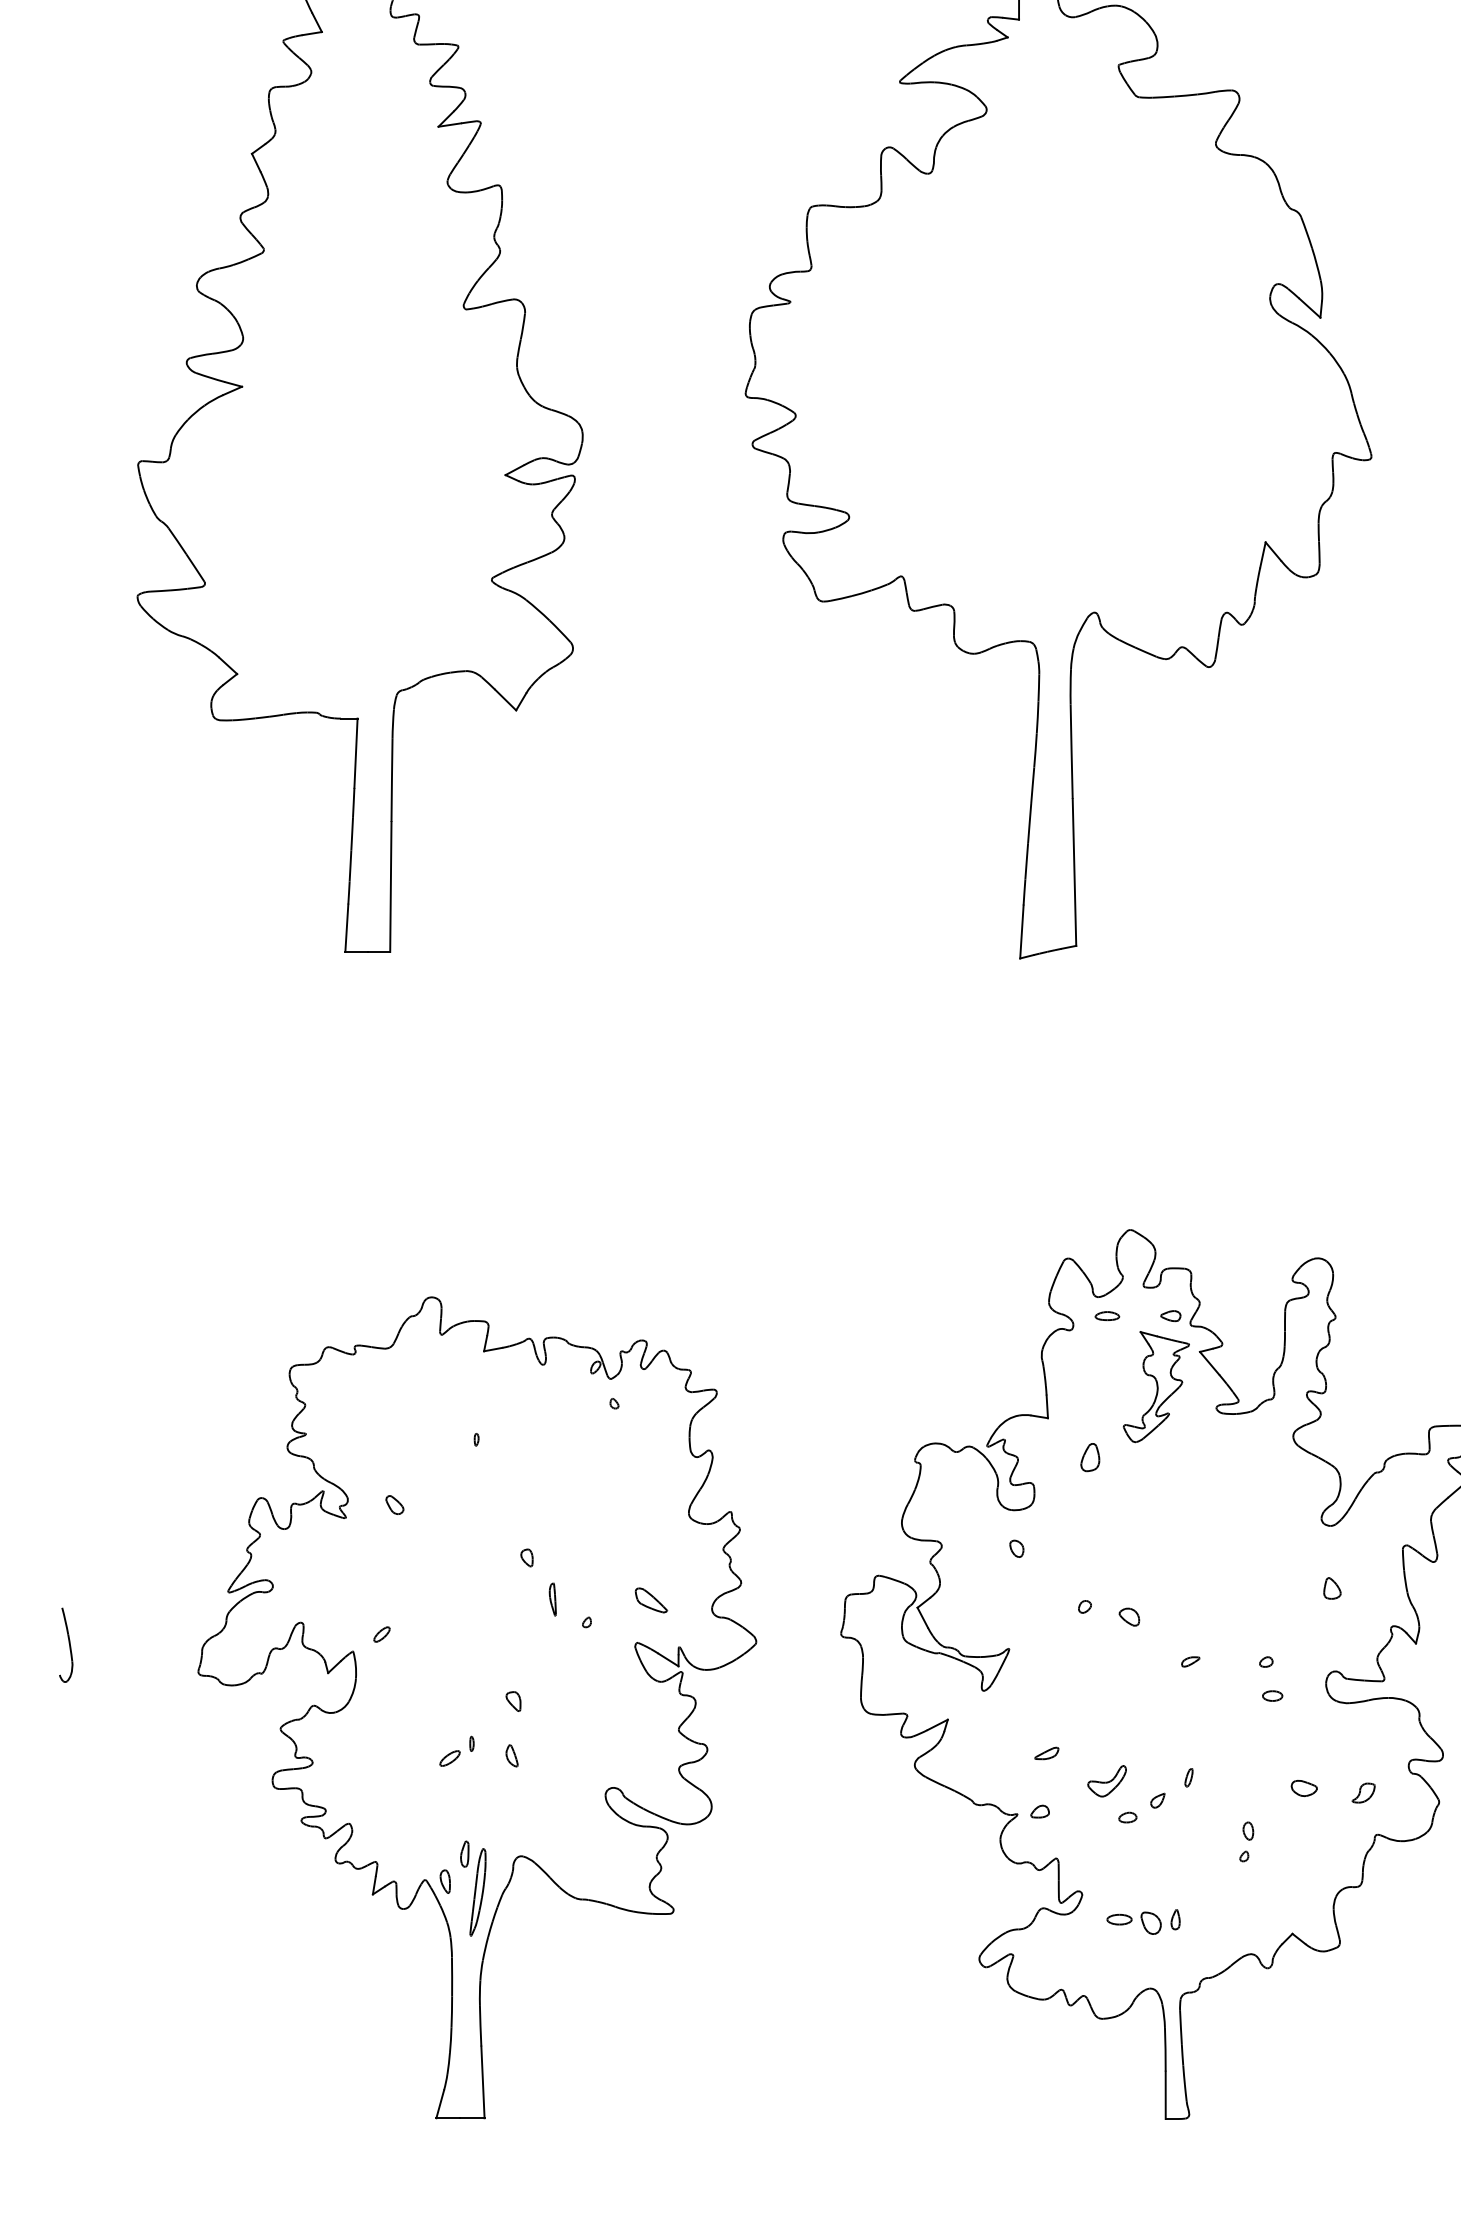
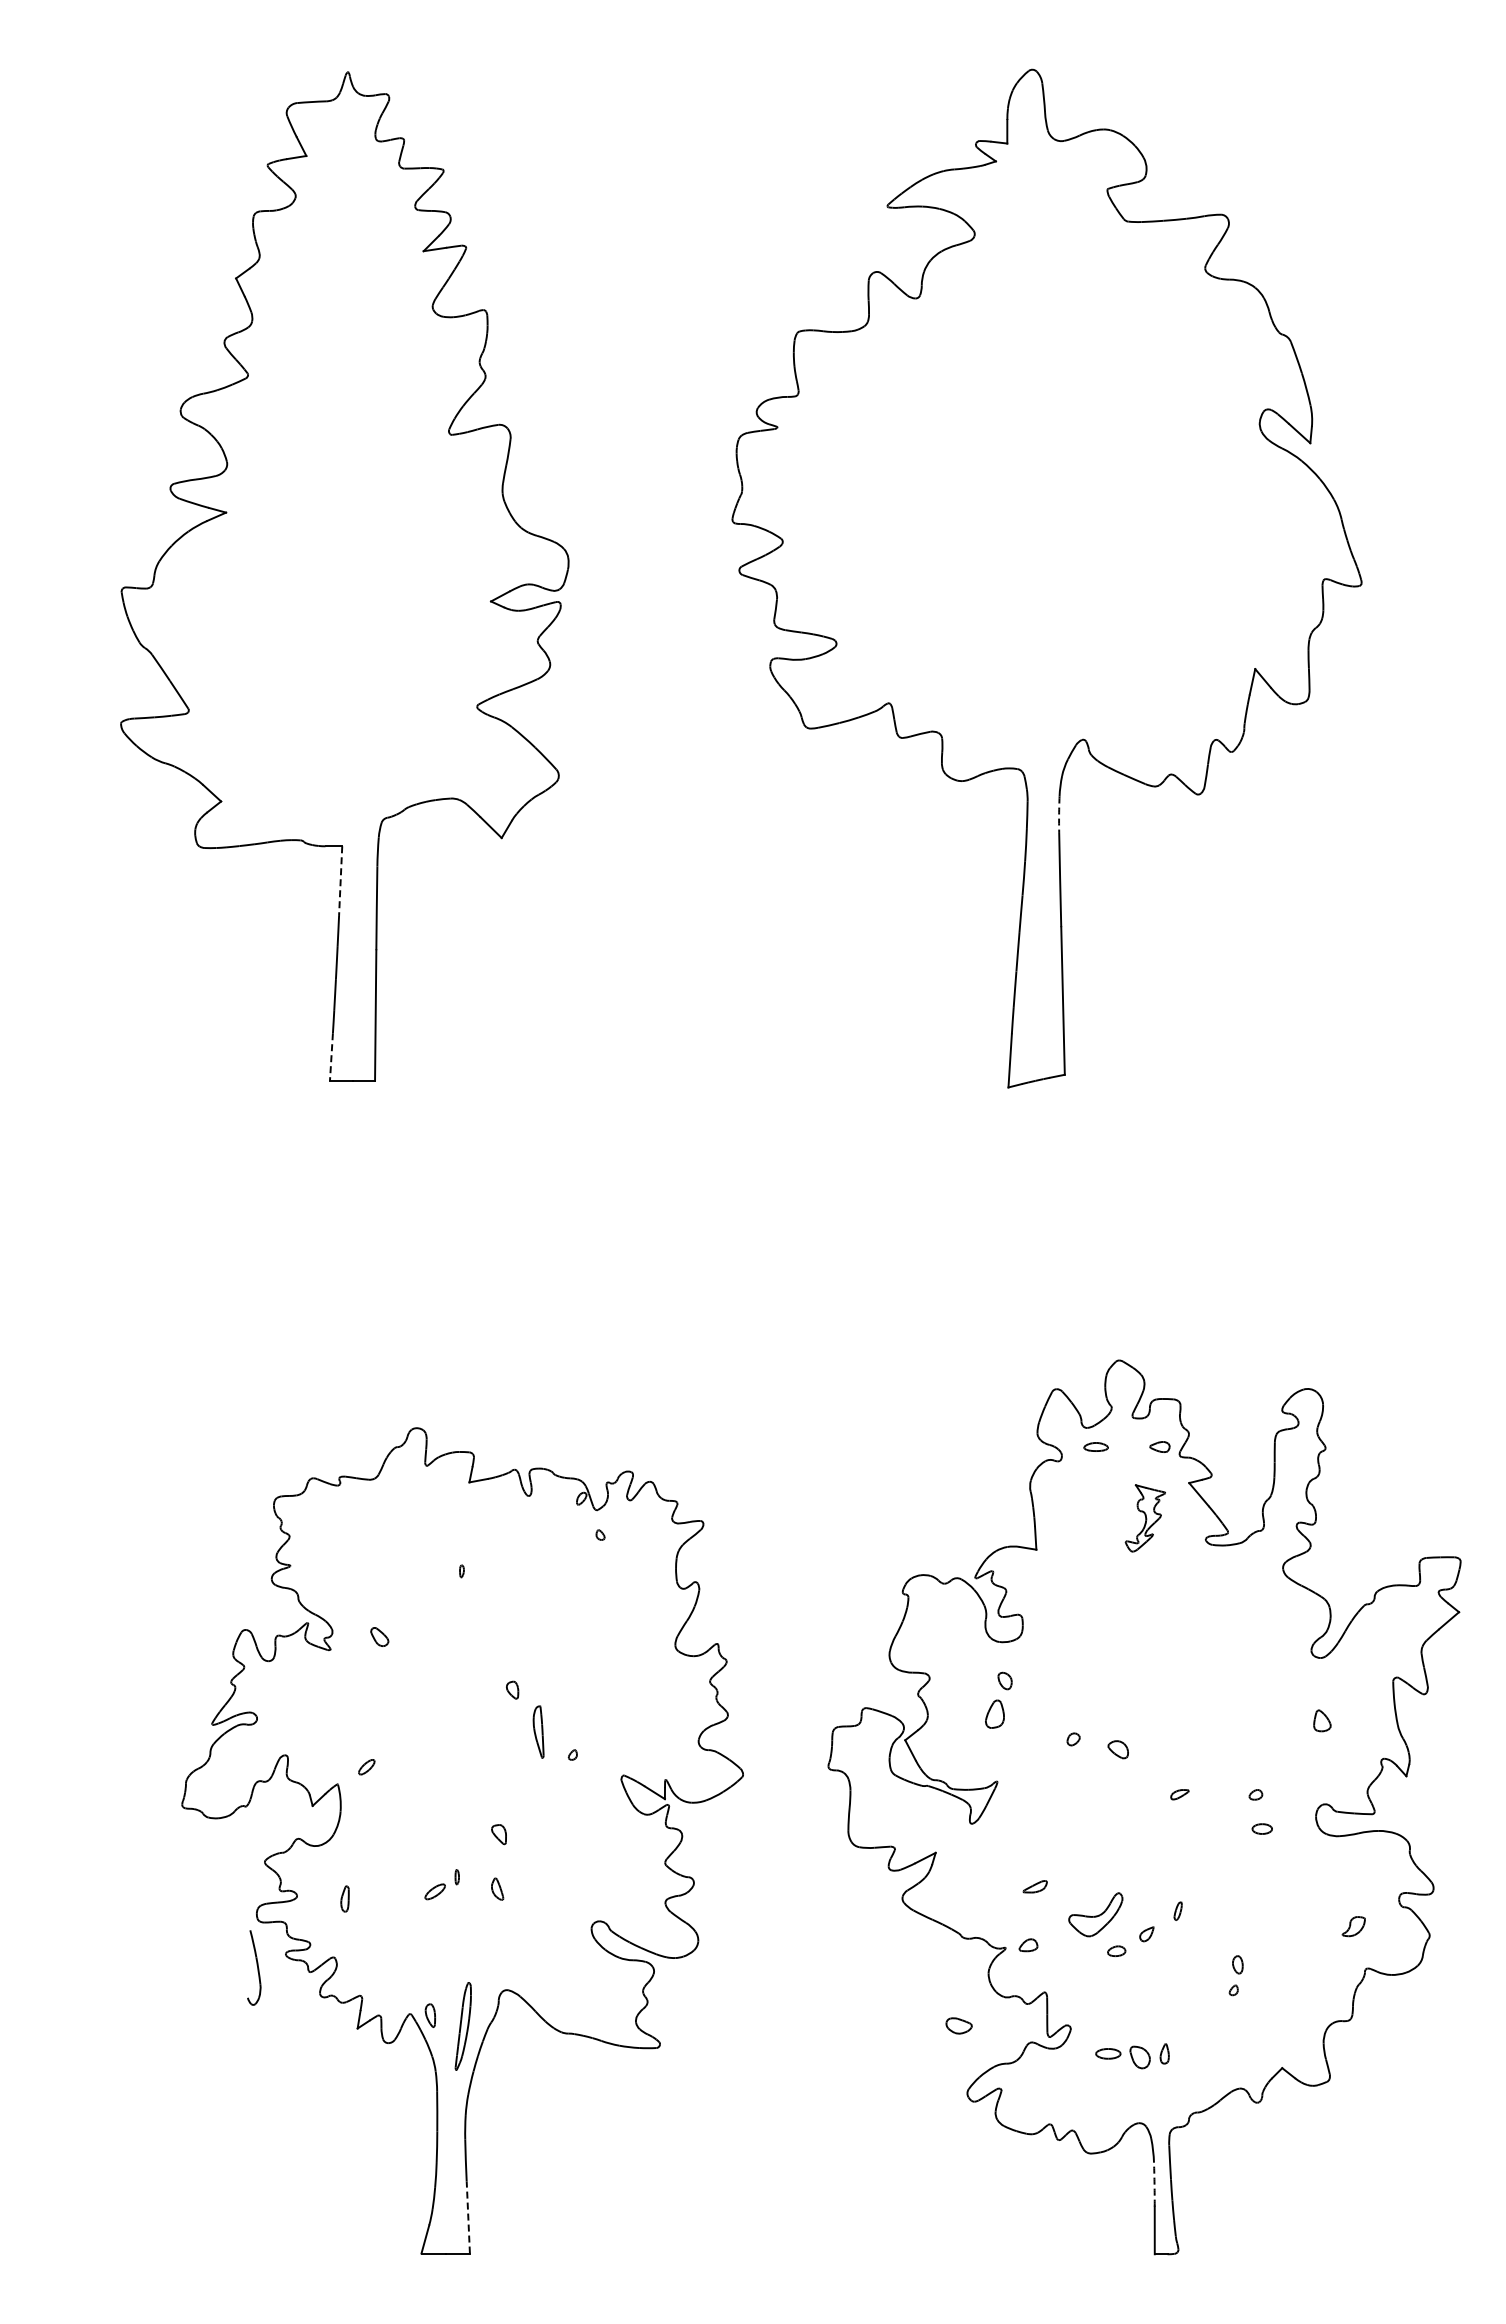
arc: (1070, 686) -> (1059, 814), solid -> dashed
line: (355, 753) -> (340, 881), solid -> dashed
line: (346, 928) -> (331, 1057), solid -> dashed
part: (1156, 1387) -> (1145, 1518), size x0.6
part: (1089, 1456) -> (994, 1713), moved
part: (552, 1599) -> (538, 1731), size x1.6
part: (651, 1600) -> (637, 1732), removed
part: (66, 1644) -> (254, 1967), moved
part: (1106, 1781) -> (1095, 1914), size x1.4
part: (1303, 1788) -> (958, 2025), moved
part: (464, 1853) -> (344, 1898), moved
arc: (1165, 2049) -> (1154, 2184), solid -> dashed
line: (483, 2081) -> (468, 2216), solid -> dashed

